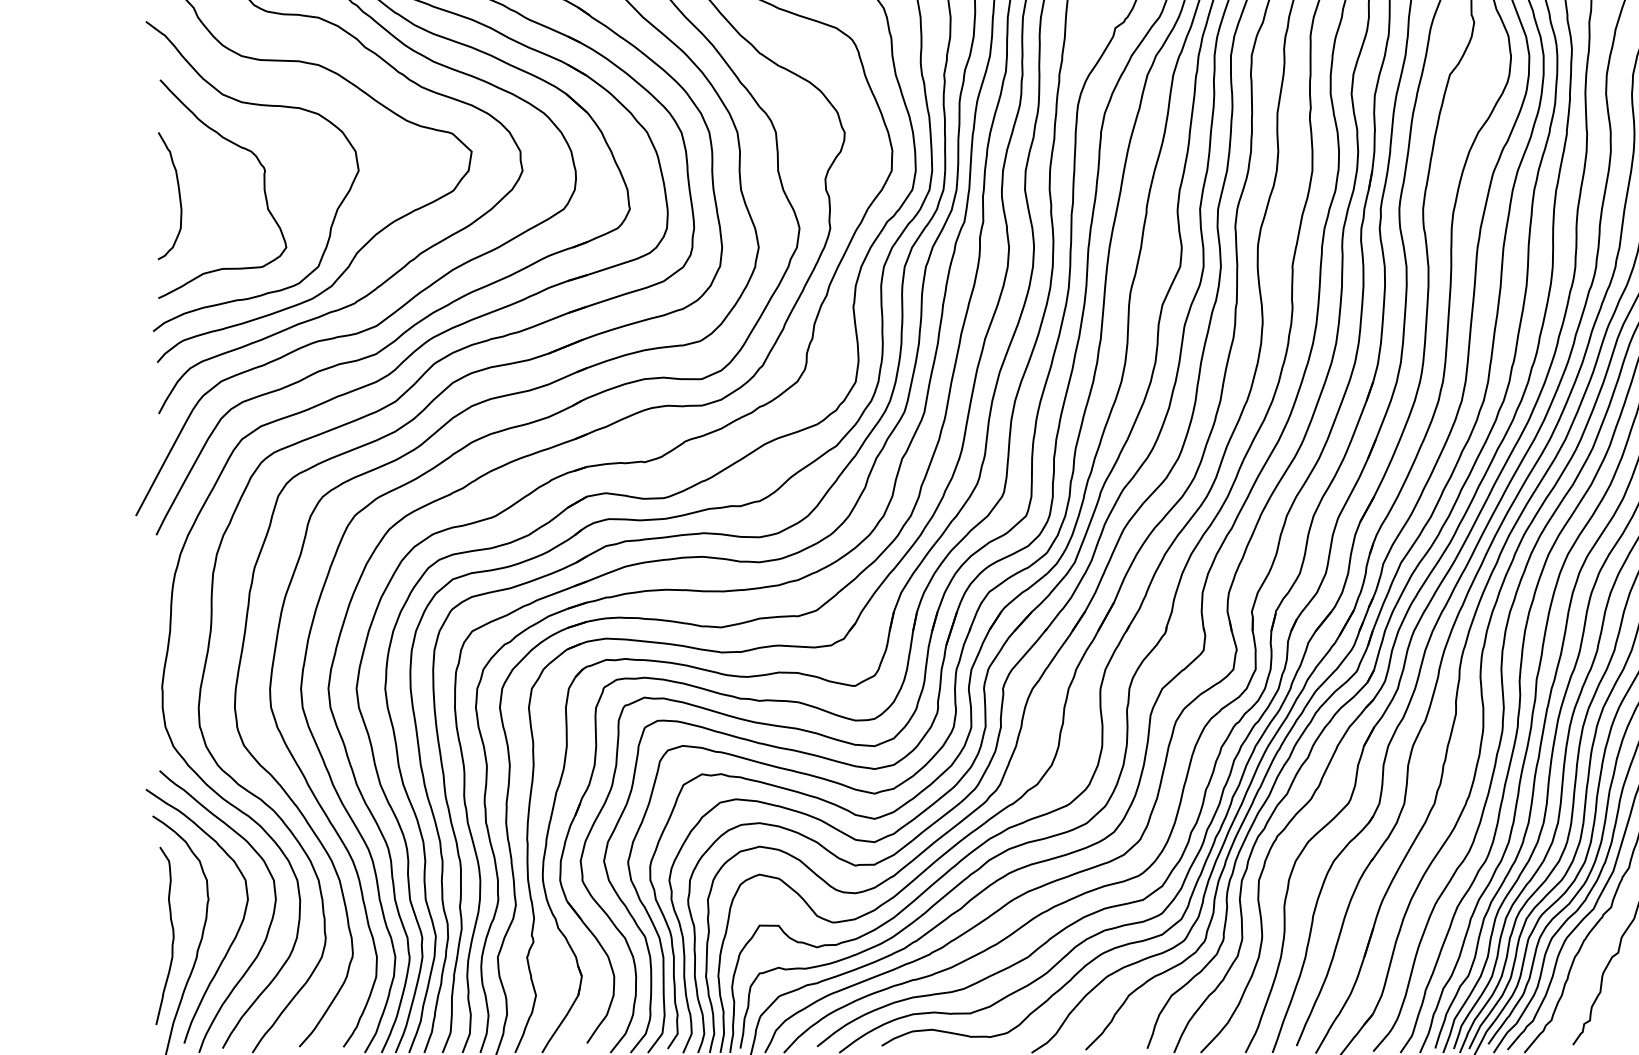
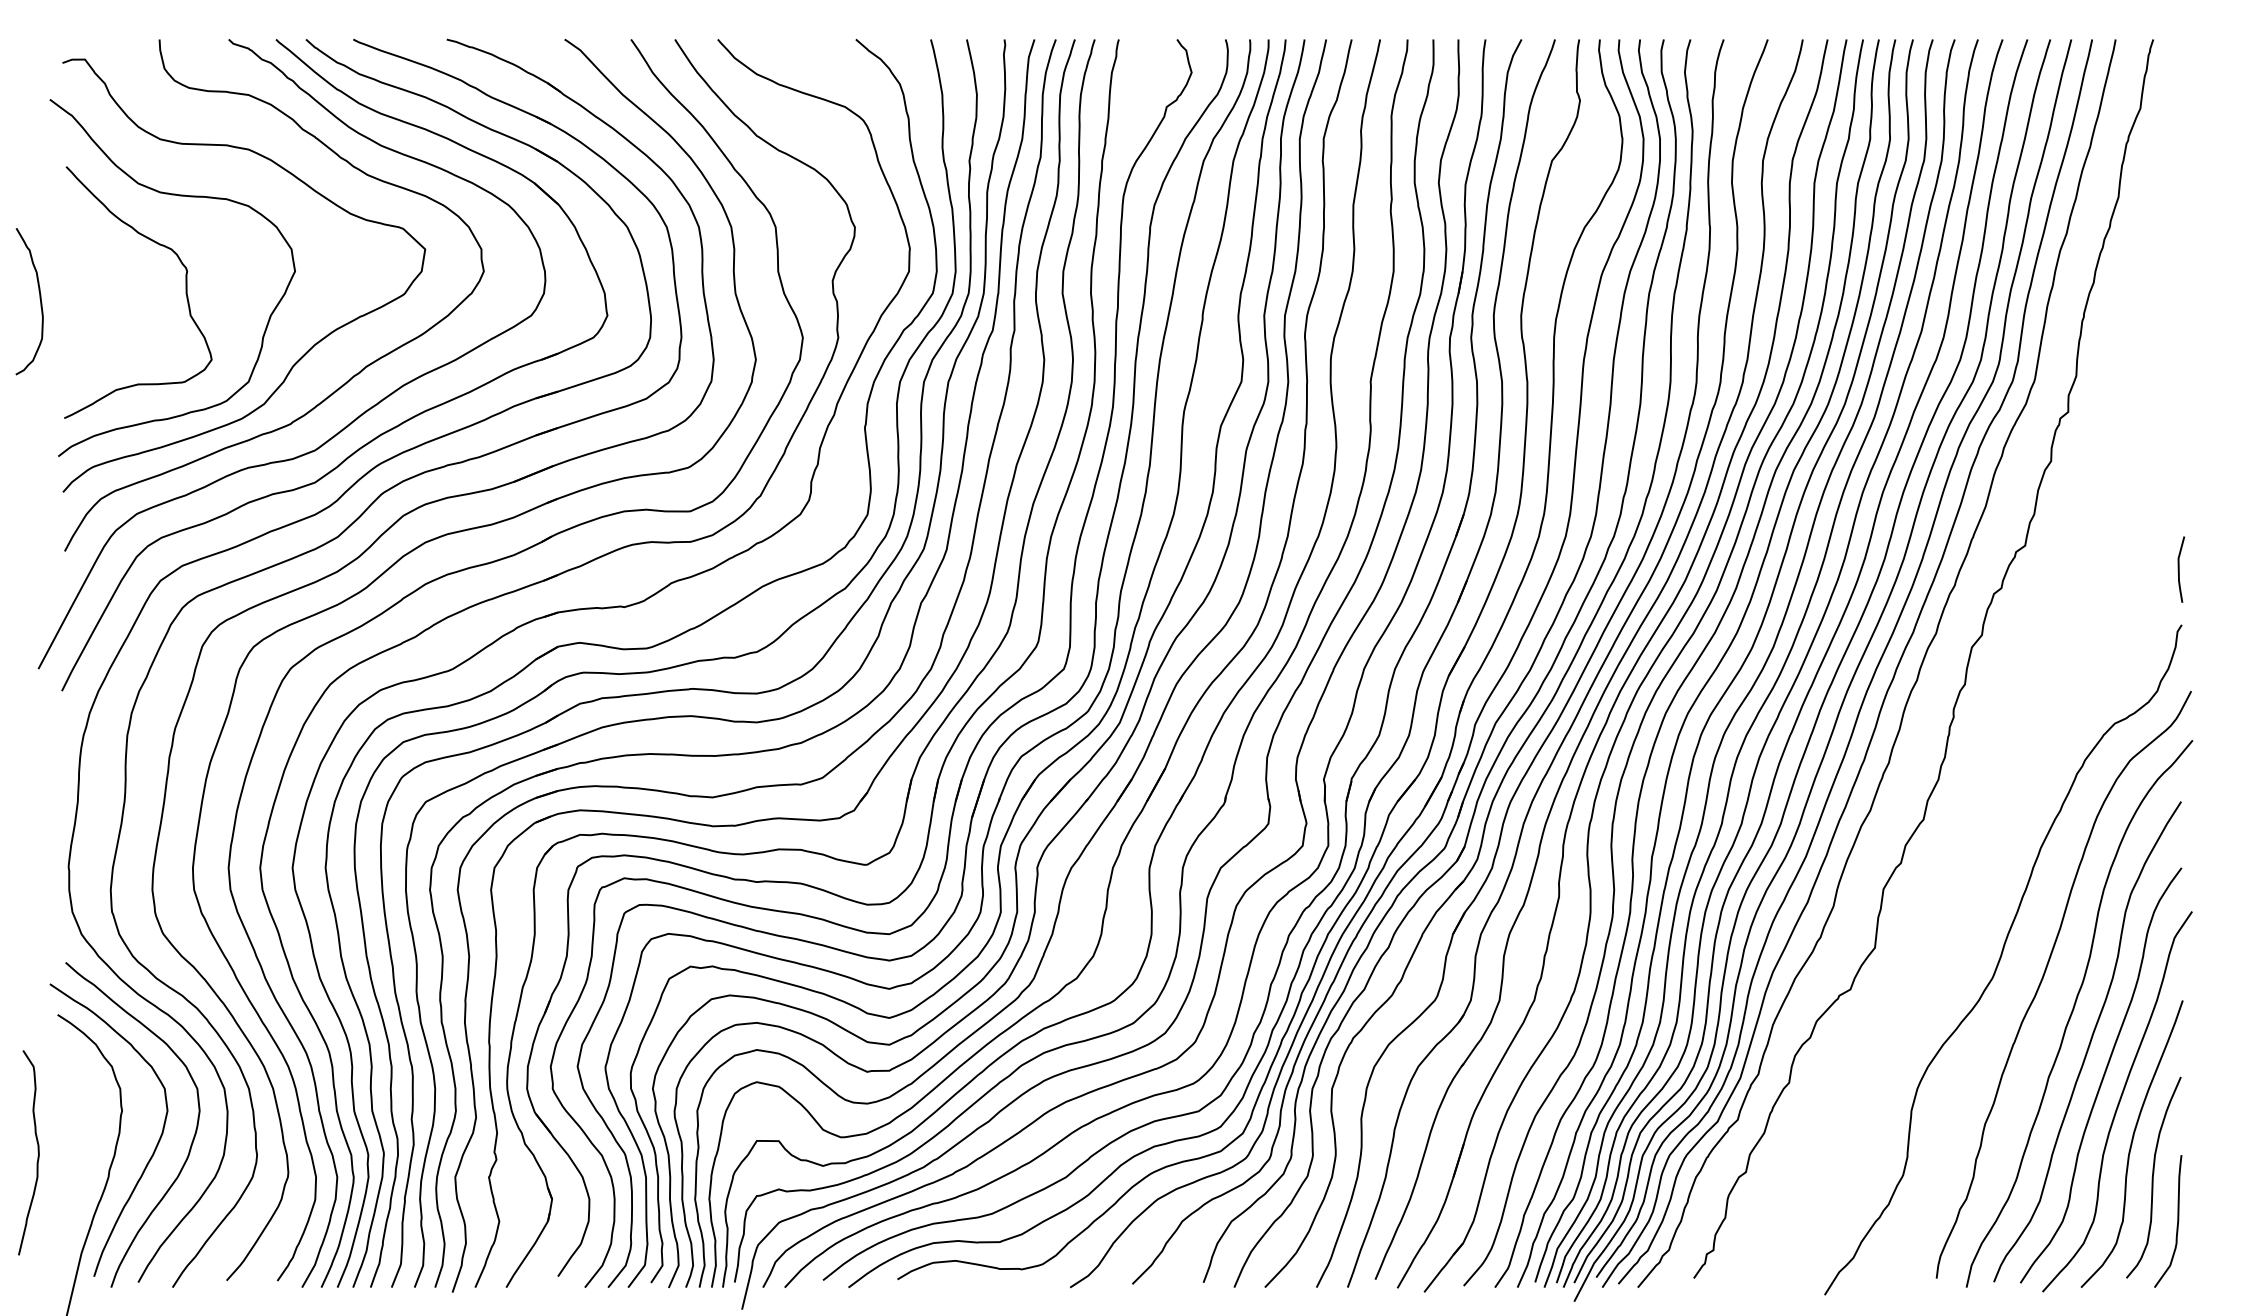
curve: (178, 194) -> (39, 299), moved
curve: (172, 935) -> (37, 1152), moved

